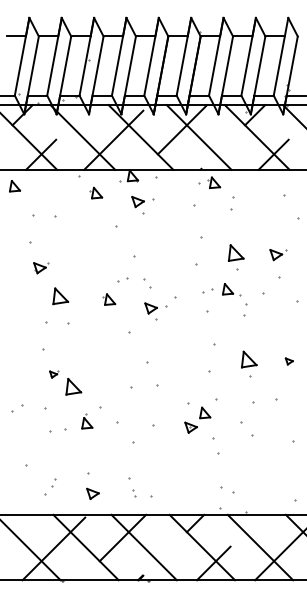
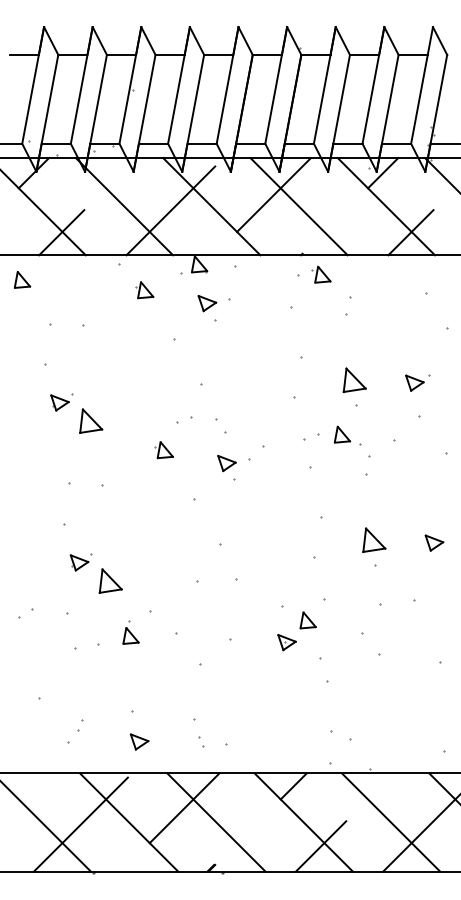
part: (60, 296) -> (90, 421), moved
part: (289, 361) -> (434, 543), size x1.67
part: (54, 374) -> (81, 562), size x1.67

